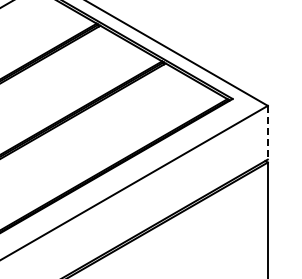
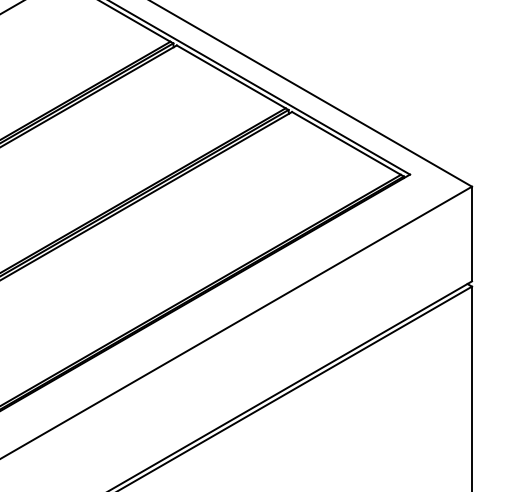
line: (267, 132) -> (471, 233), dashed -> solid

